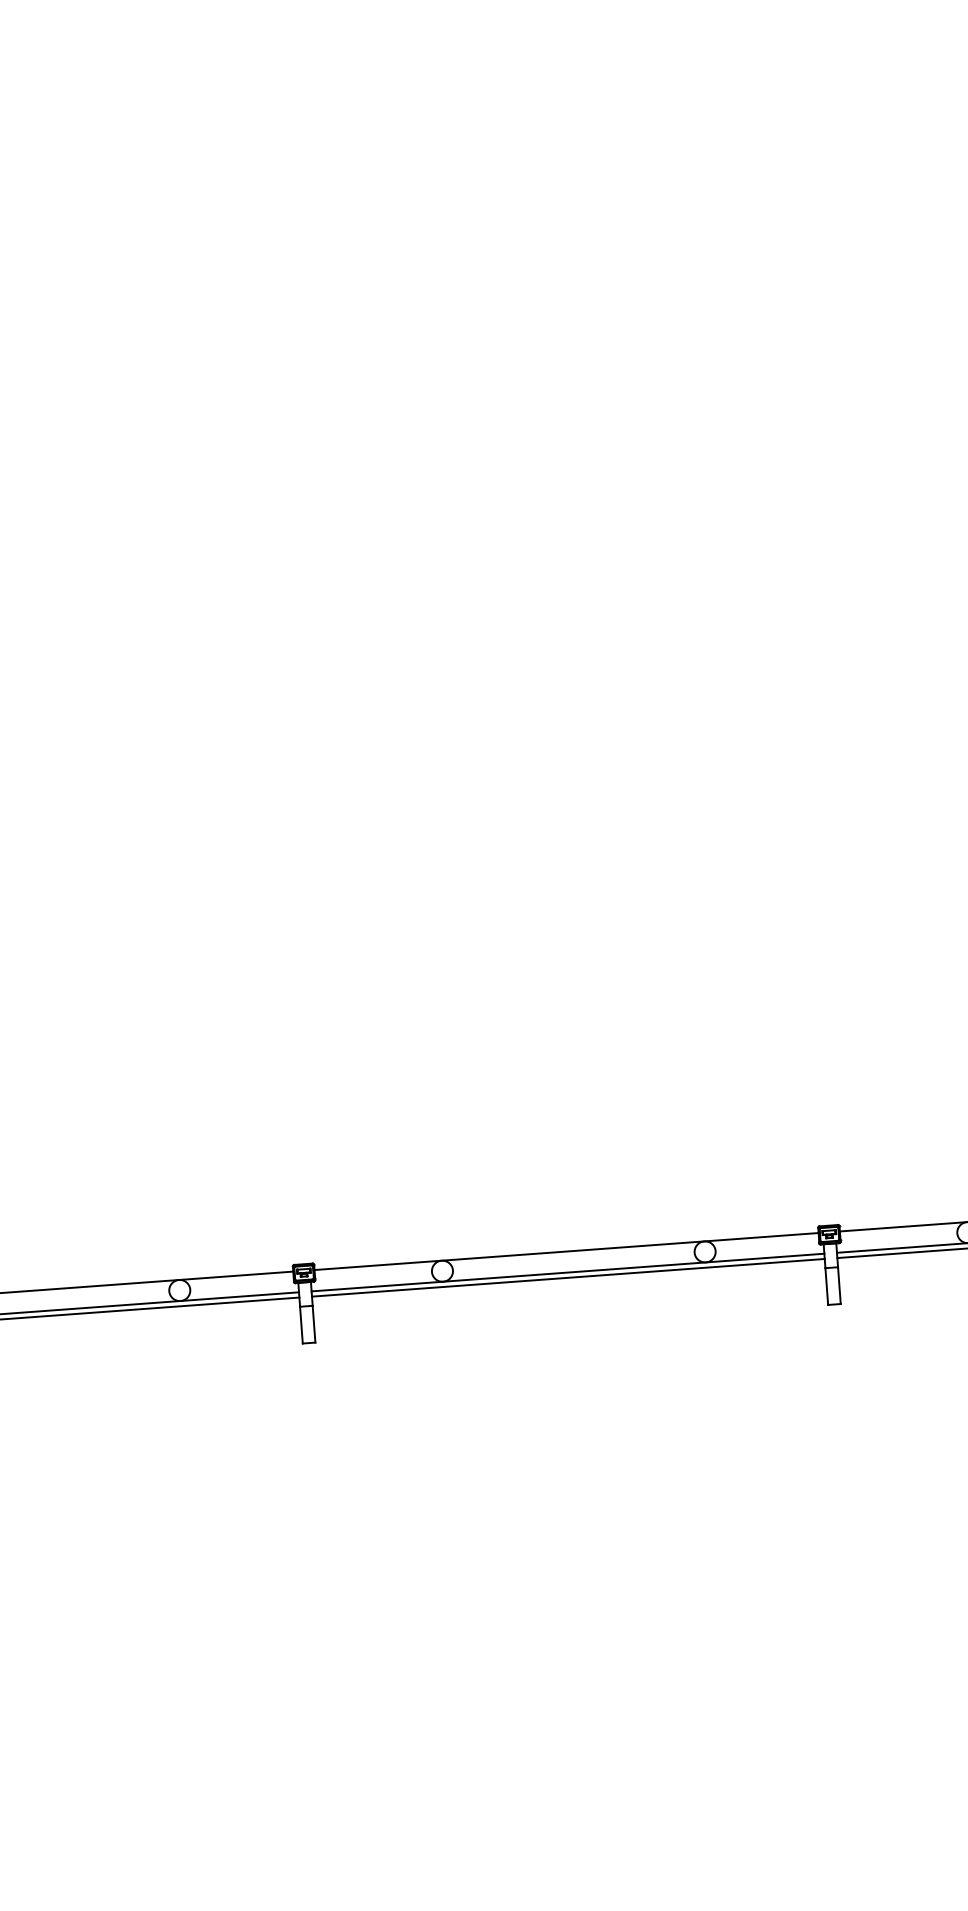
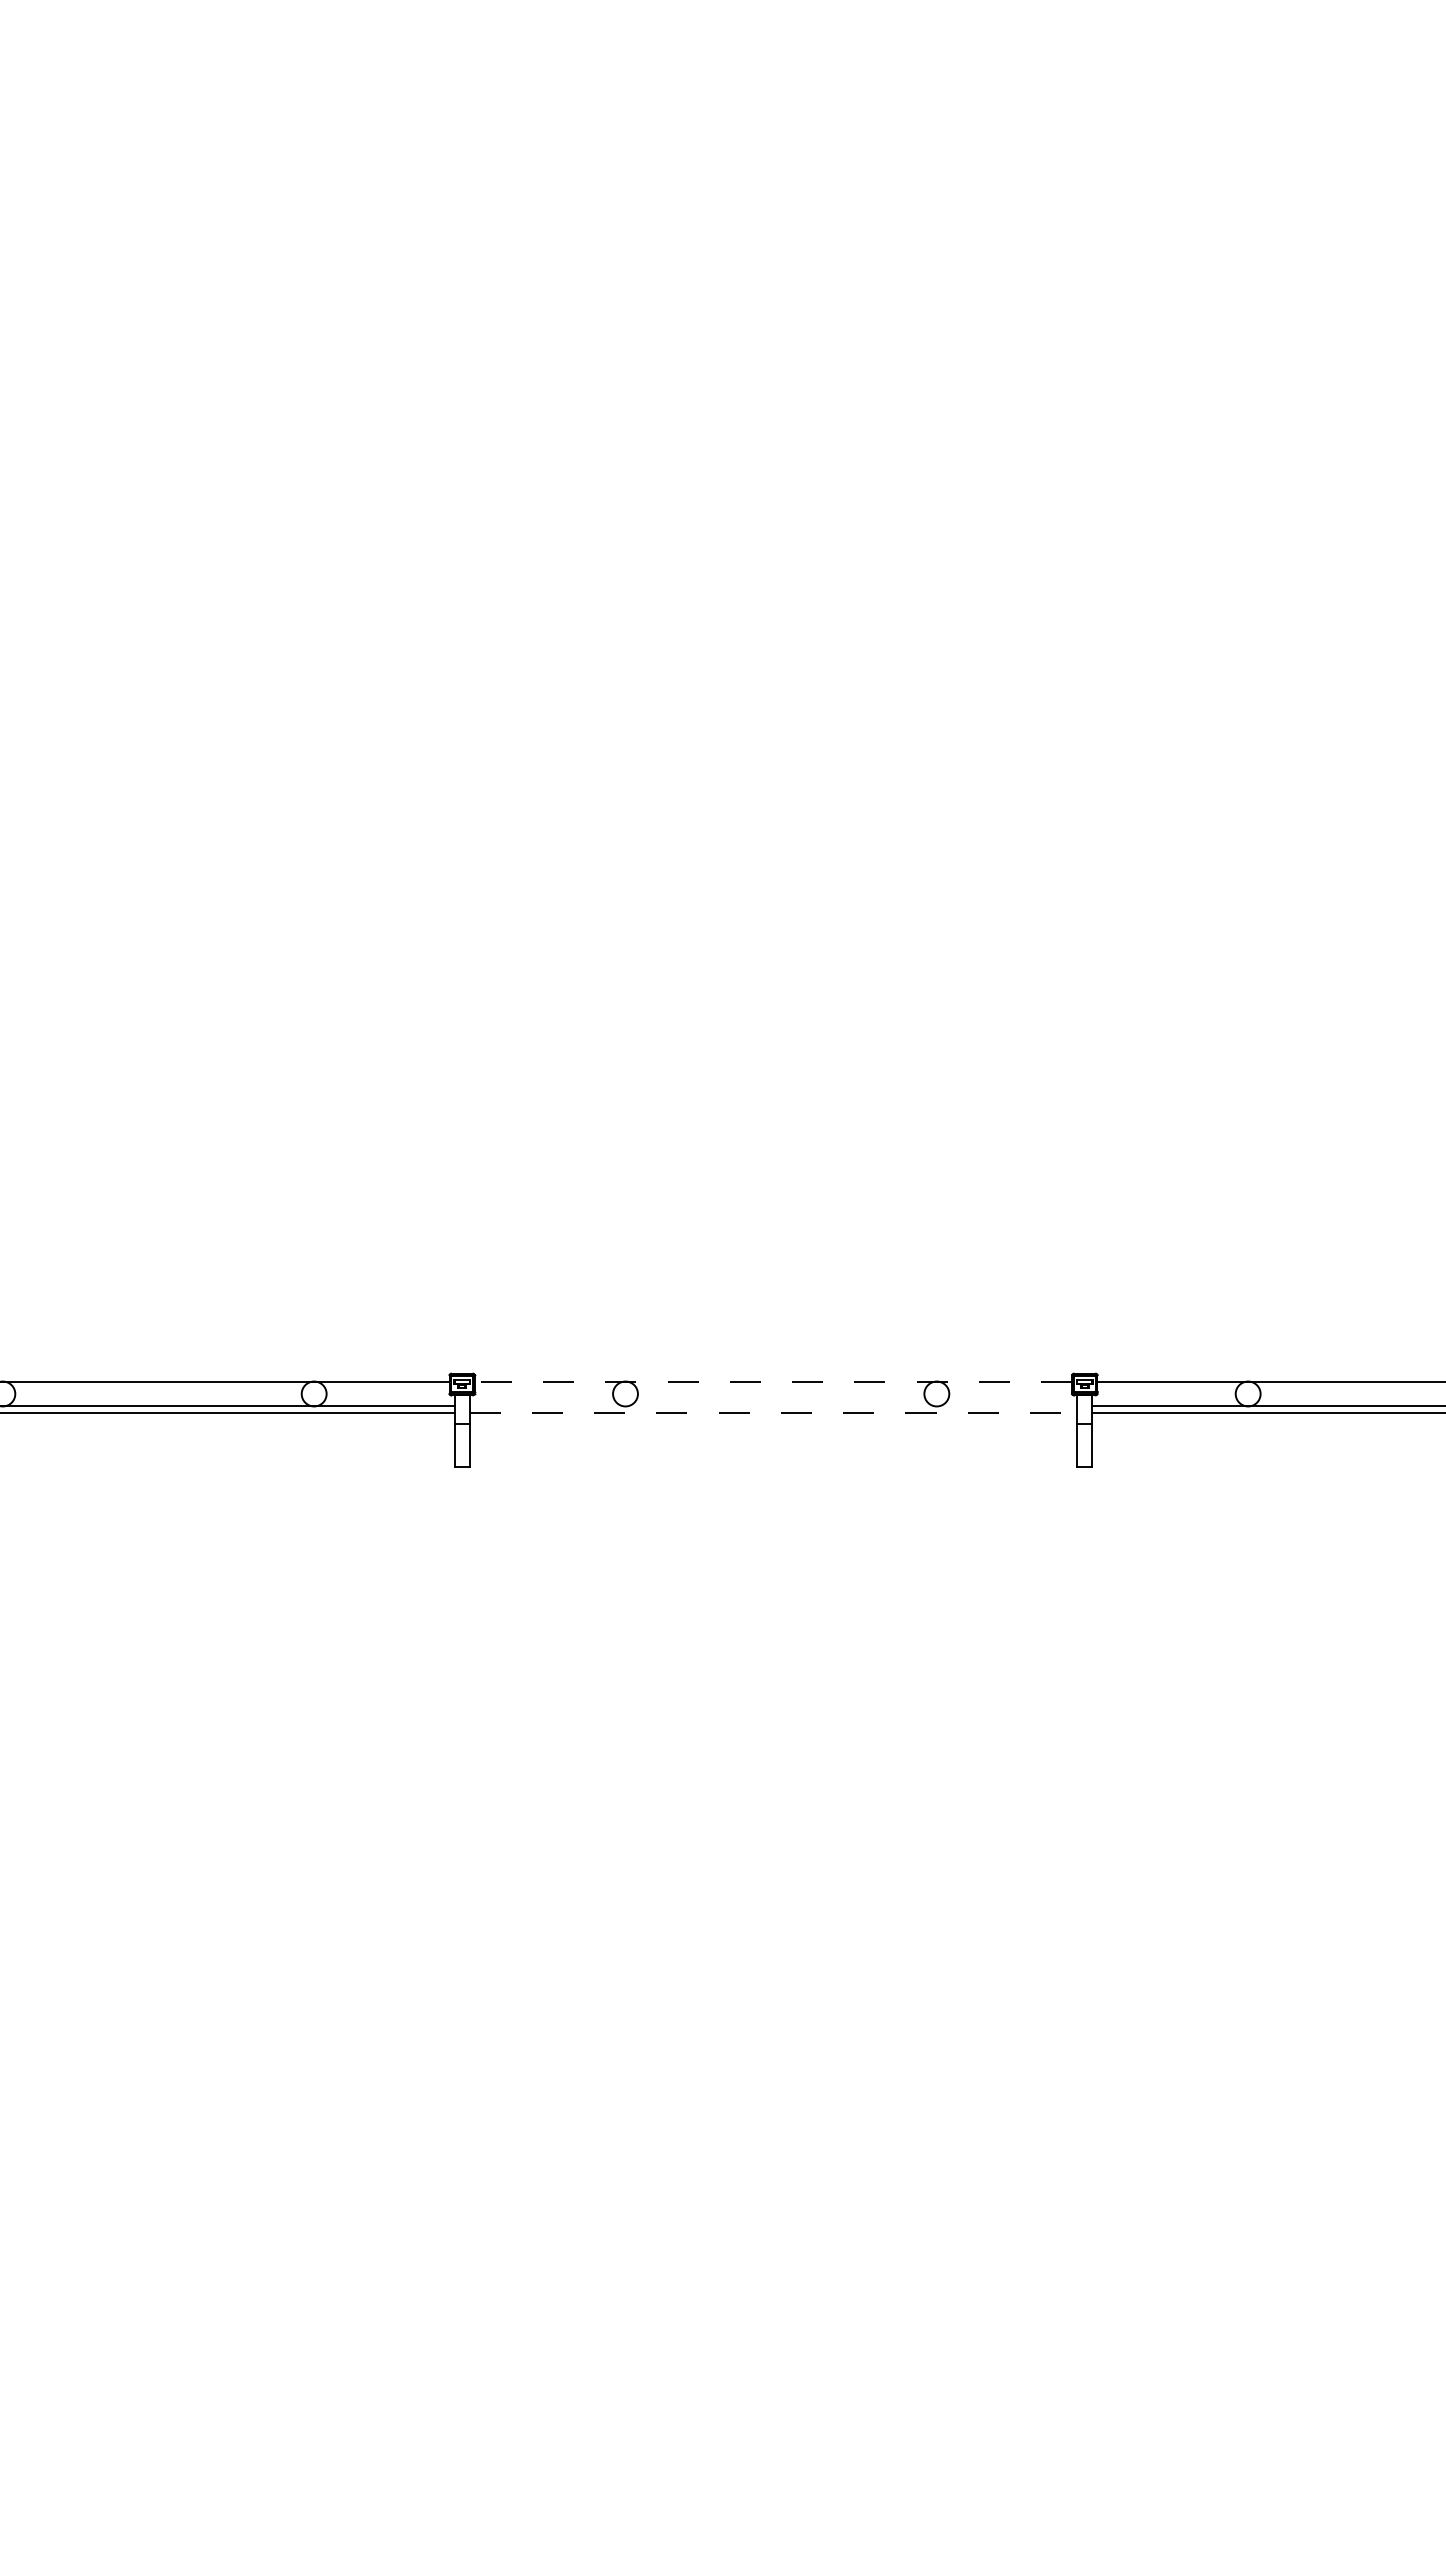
line: (566, 1251) -> (773, 1381), solid -> dashed
line: (568, 1272) -> (773, 1406), removed
line: (568, 1277) -> (773, 1412), solid -> dashed

